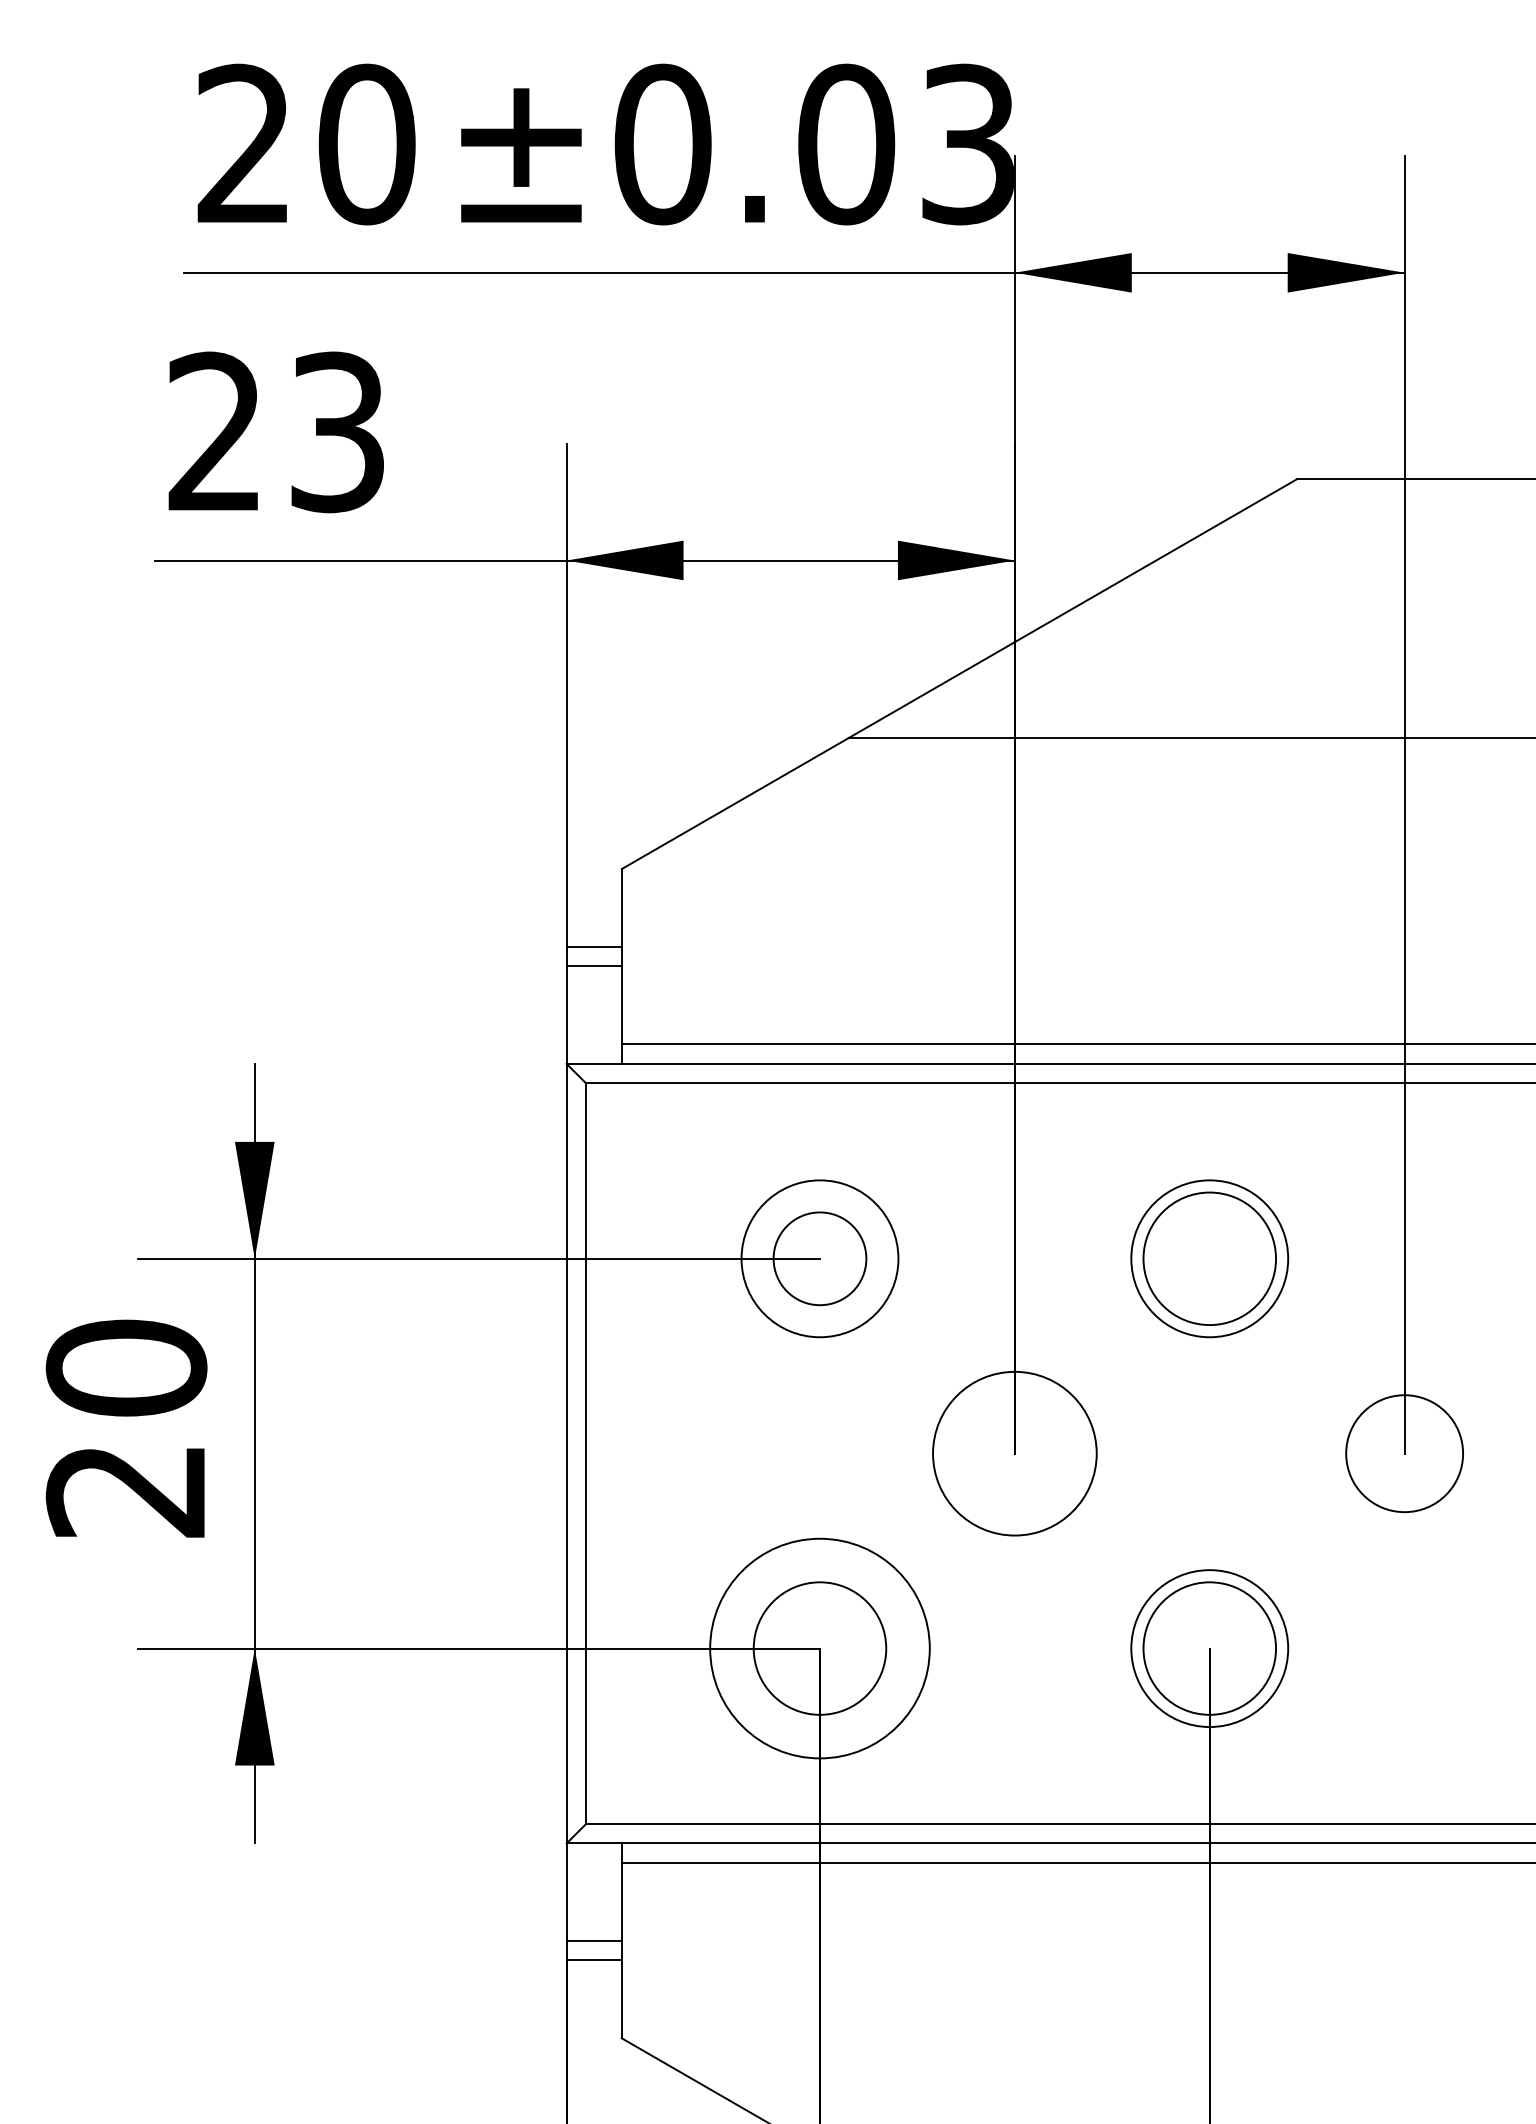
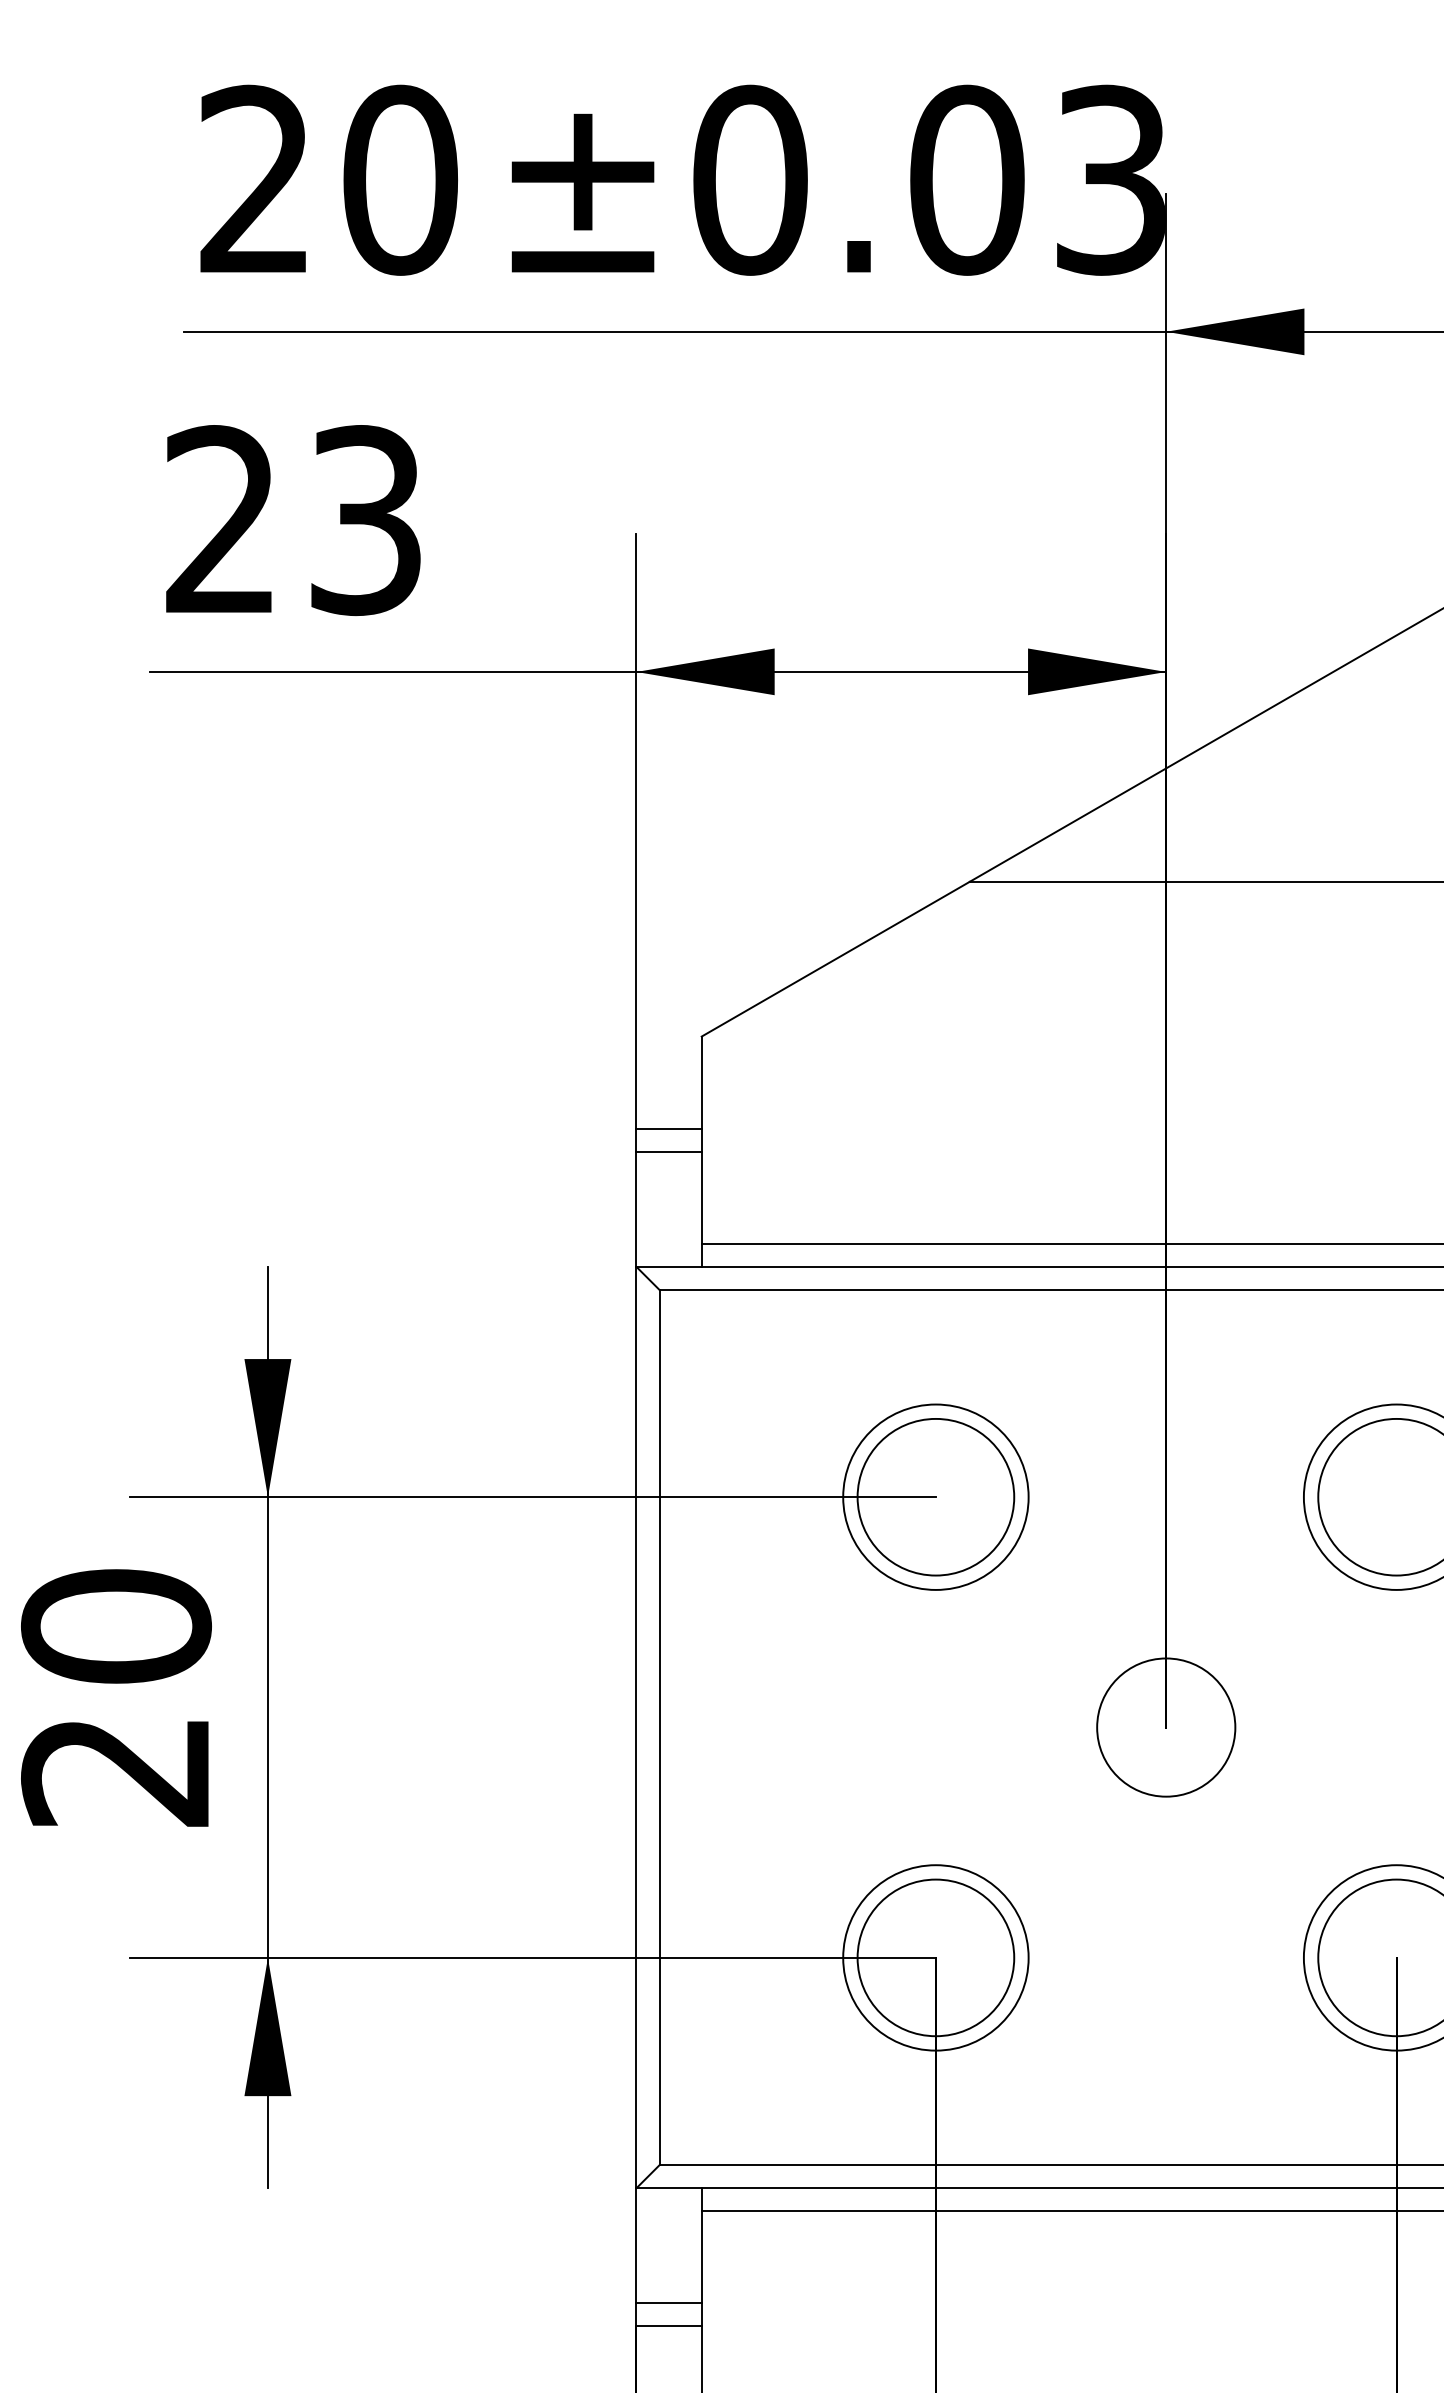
circle: (819, 1258) -> (935, 1496), size x1.43
circle: (1014, 1453) -> (1165, 1727), size x0.71
circle: (819, 1648) -> (935, 1957), size x0.71

